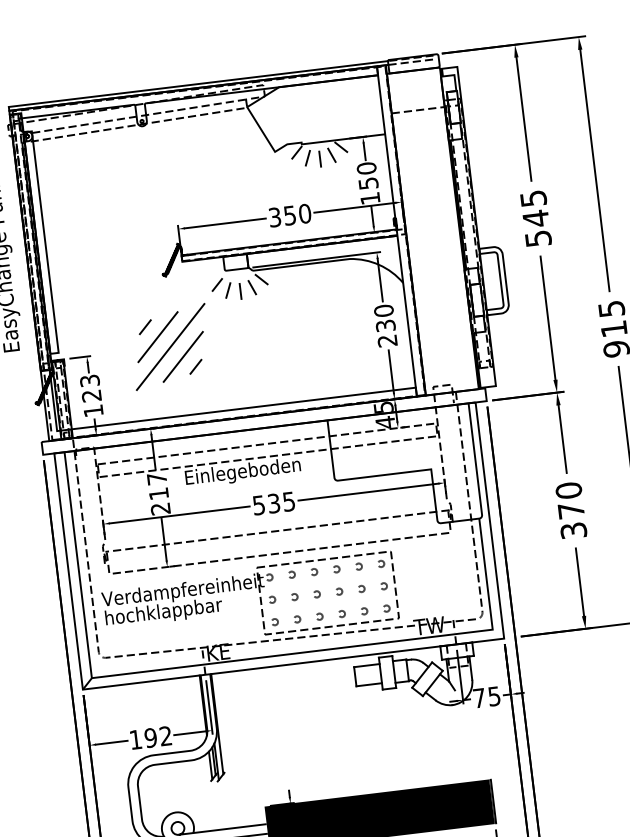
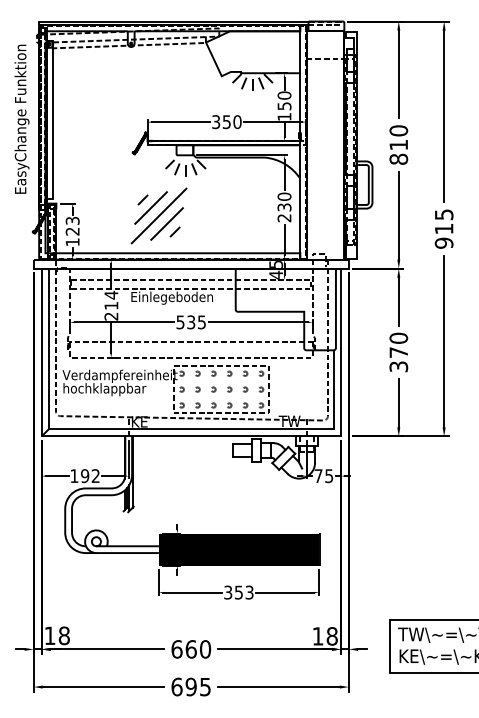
text: (535, 217) -> (398, 144), 545 -> 810
part: (169, 346) -> (158, 215), moved
text: (157, 477) -> (111, 294), 217 -> 214

